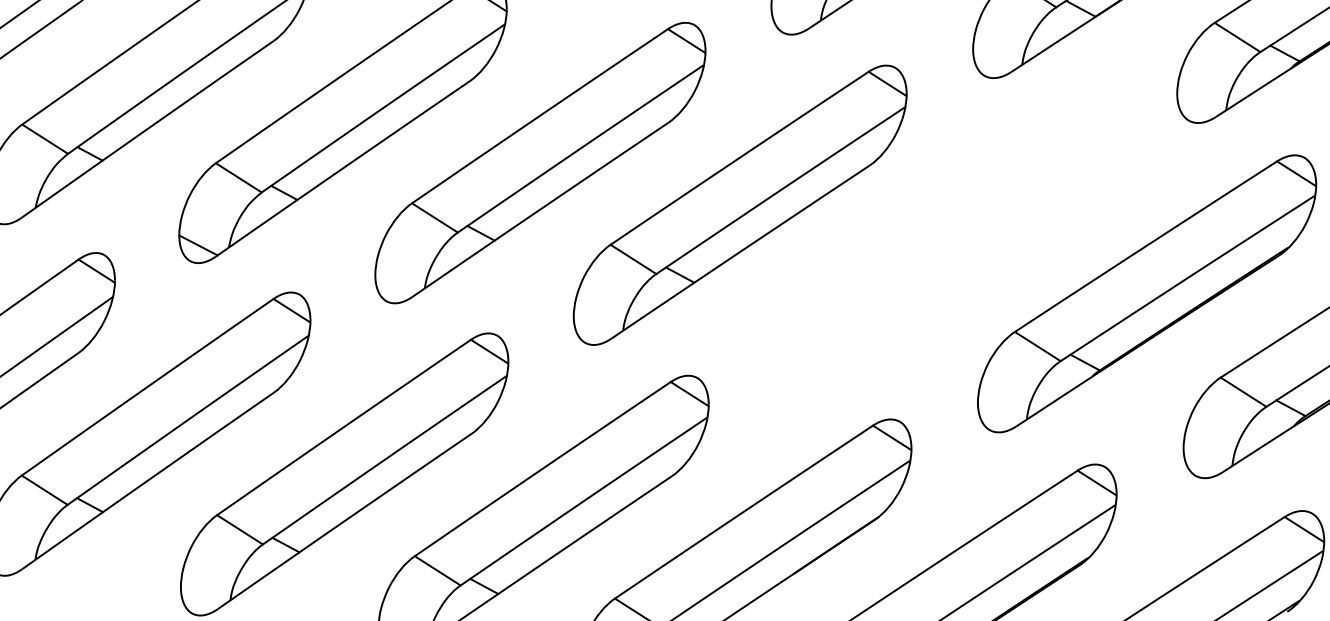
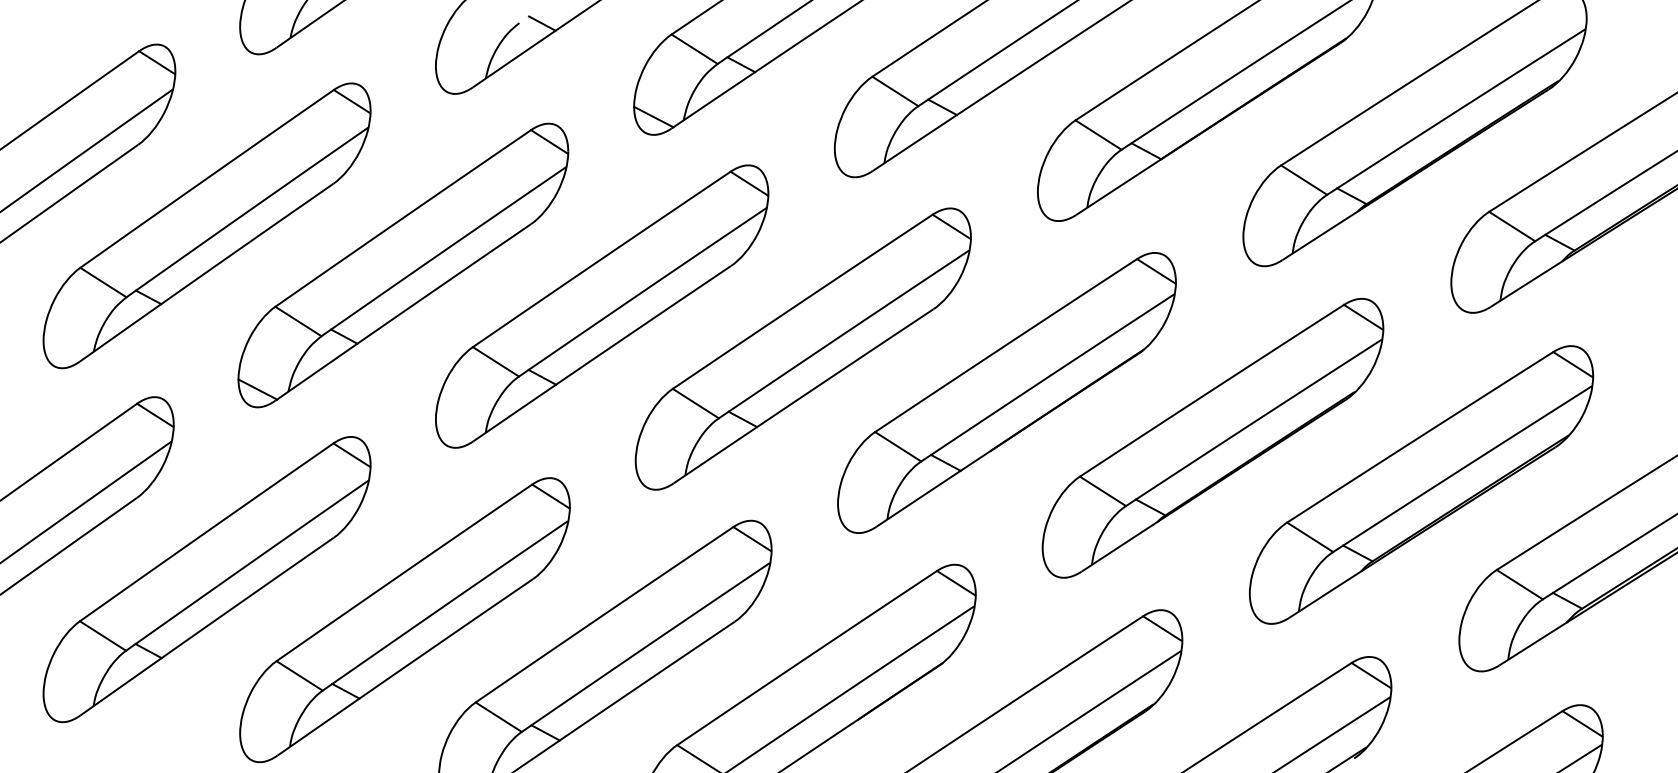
part: (941, 248) -> (1006, 392), added

